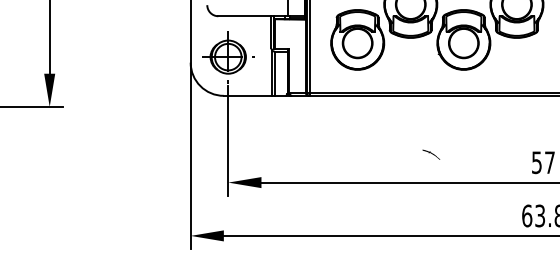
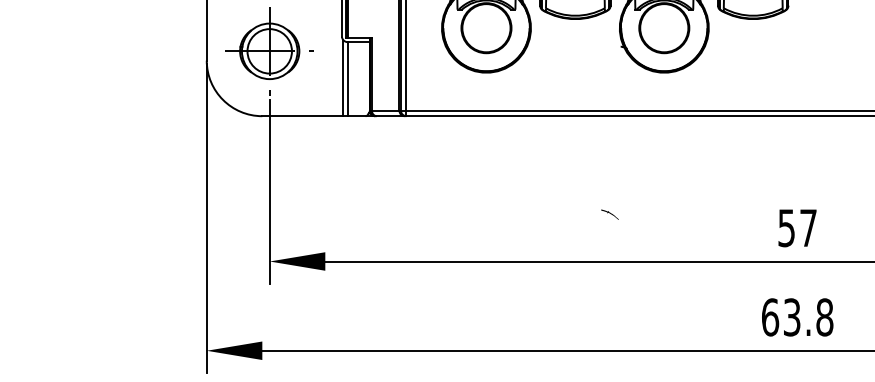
part: (431, 154) -> (610, 214), size x0.6

